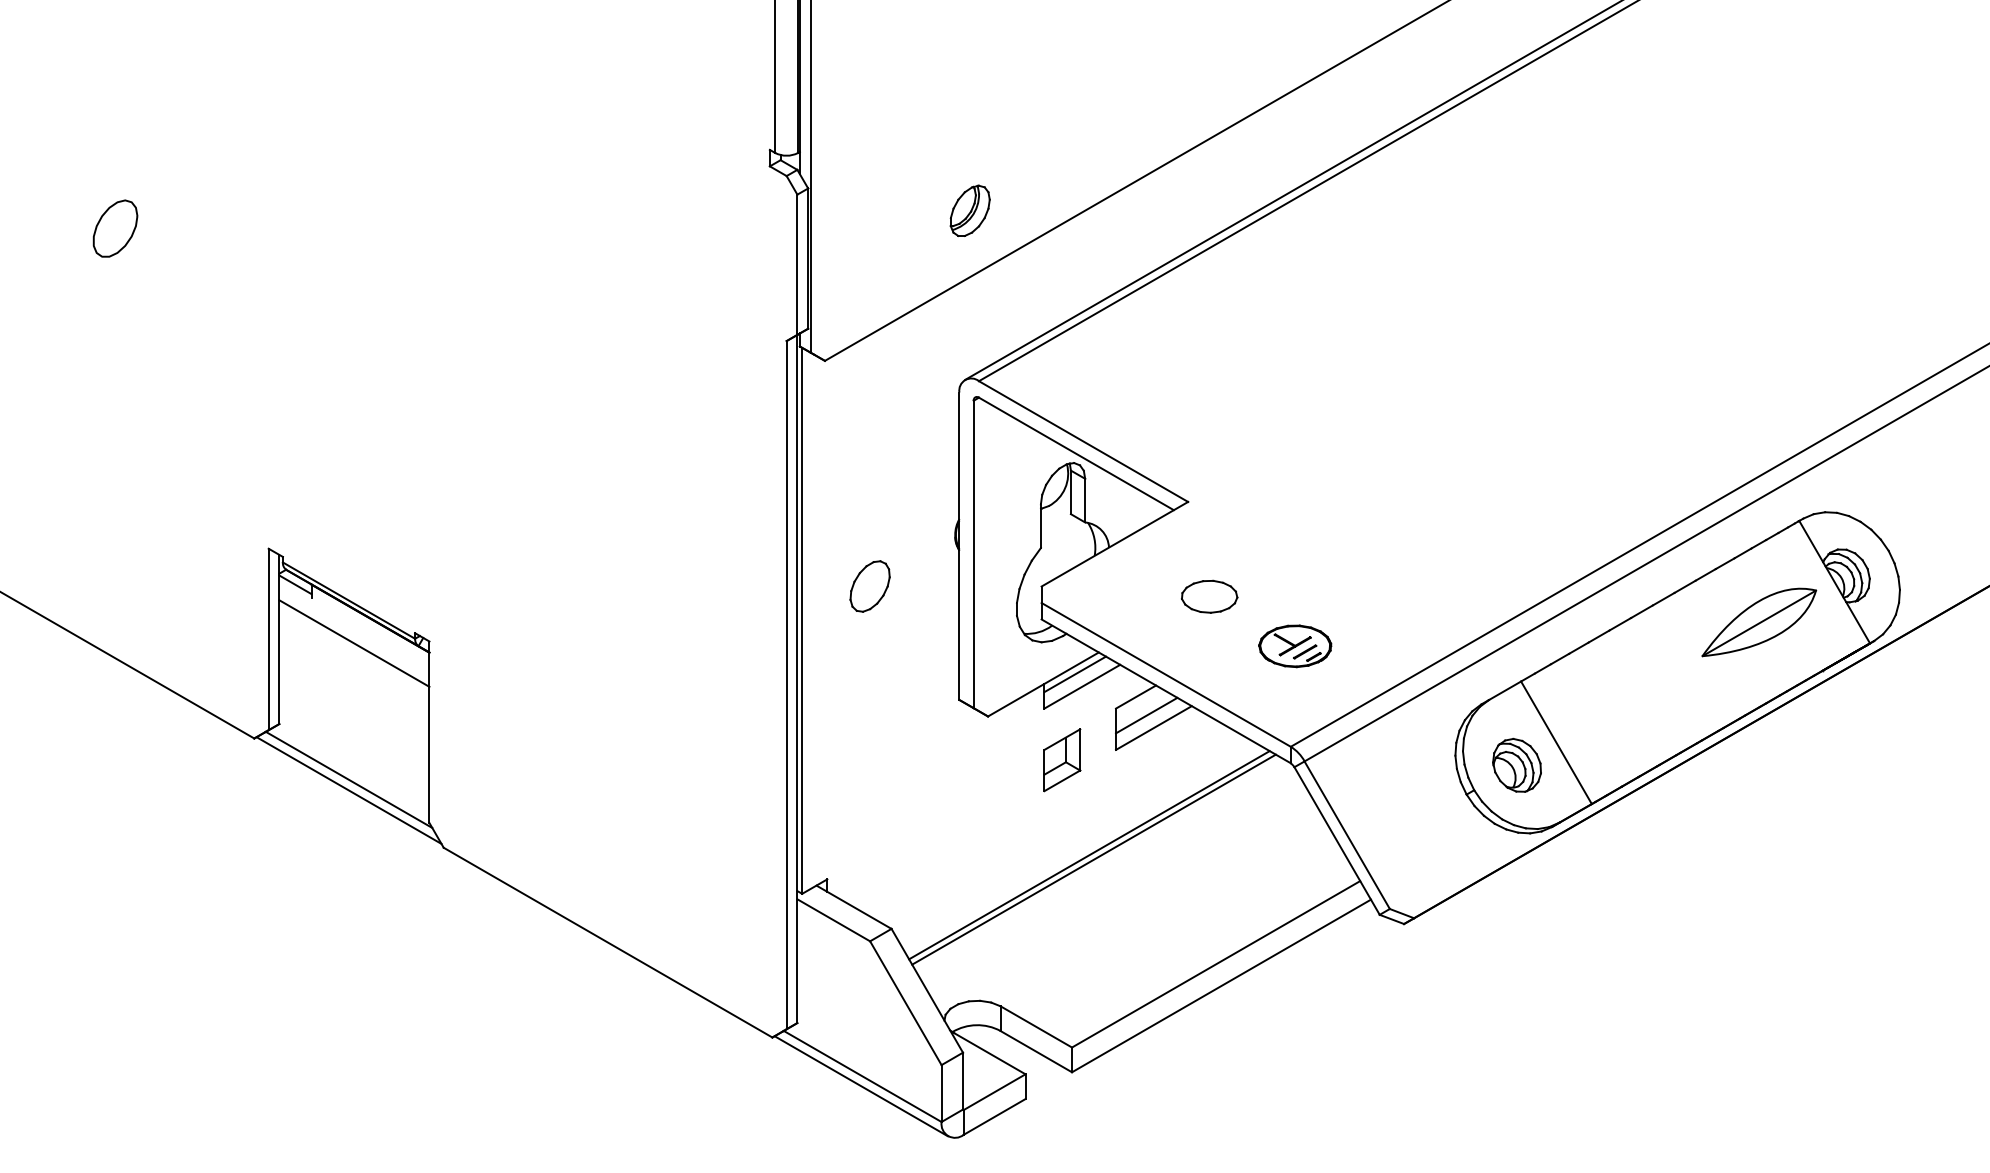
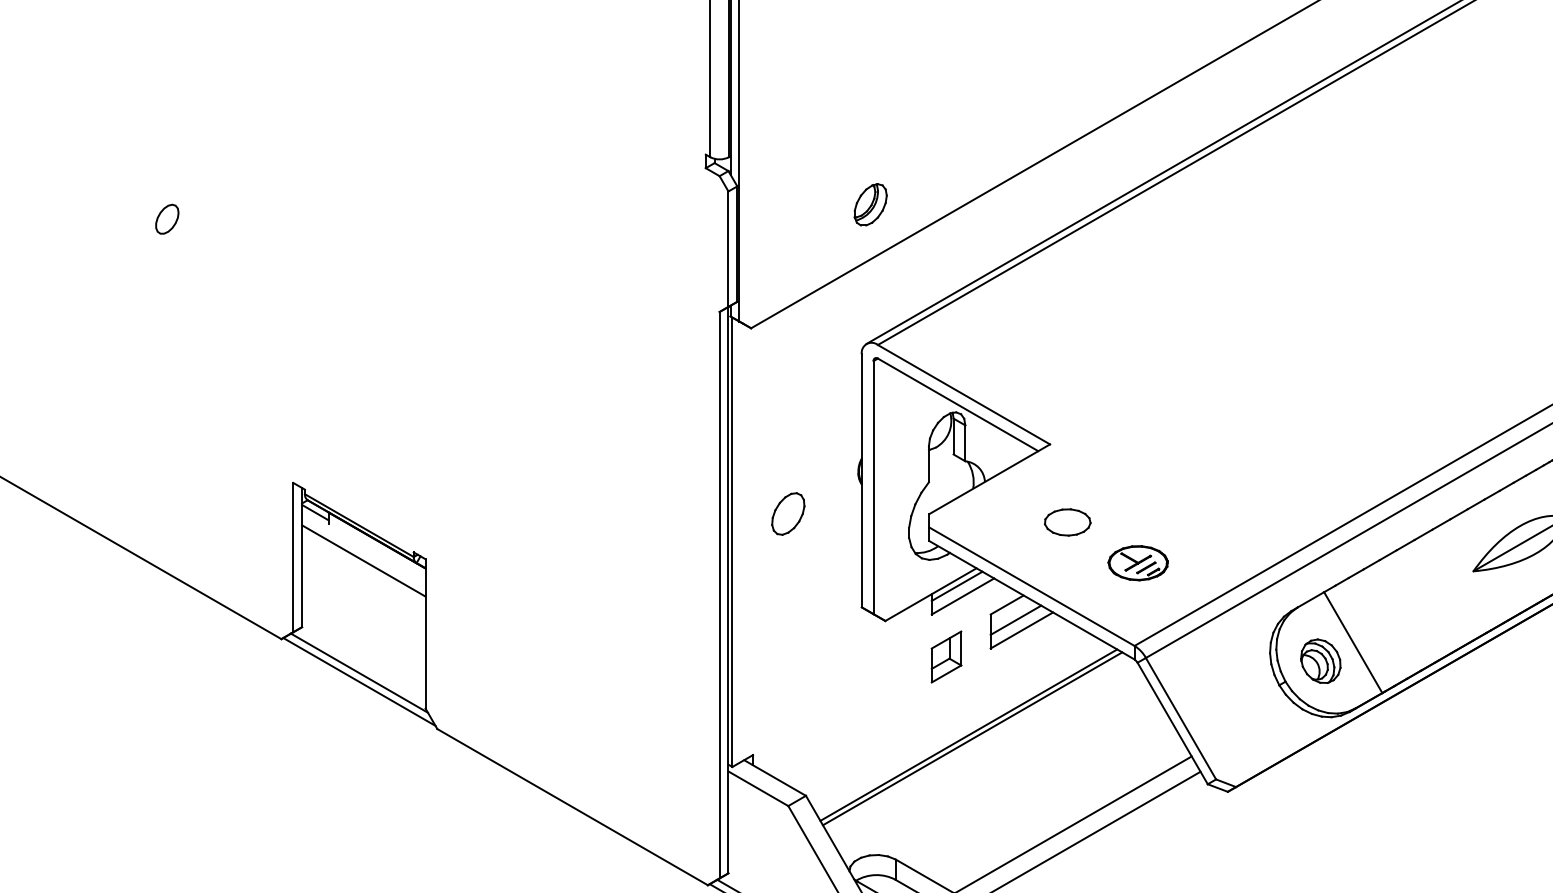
part: (115, 227) -> (167, 218), size x0.62

